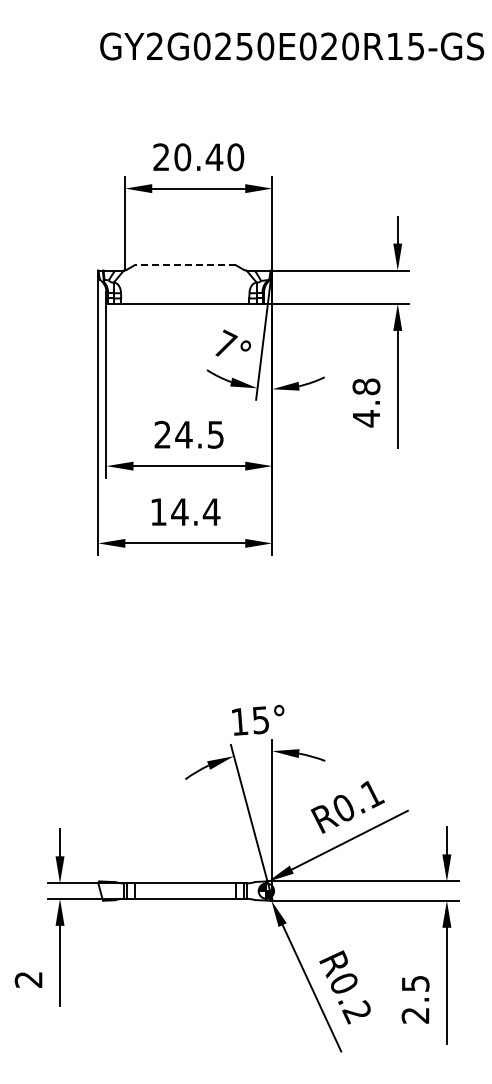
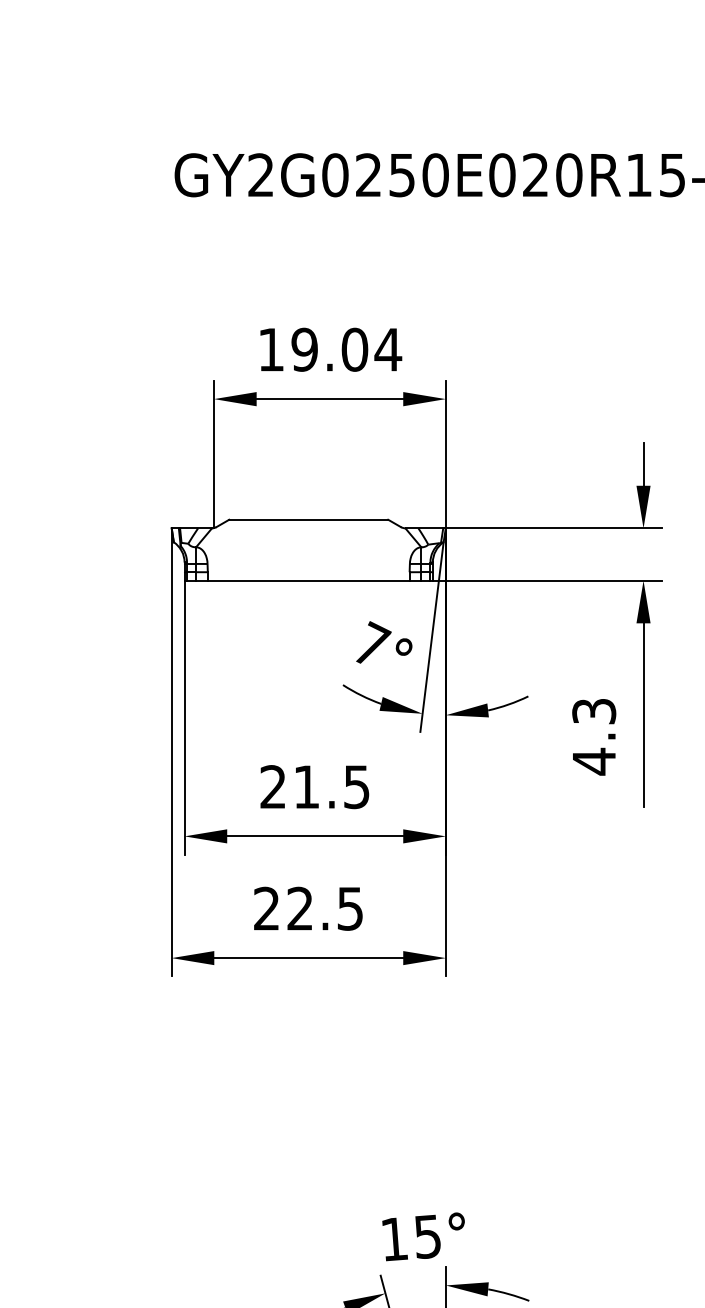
text: (198, 157) -> (329, 350), 20.40 -> 19.04
line: (184, 265) -> (307, 520), dashed -> solid
text: (366, 386) -> (594, 710), 4.8 -> 4.3
text: (183, 434) -> (305, 786), 24.5 -> 21.5
text: (185, 512) -> (309, 909), 14.4 -> 22.5

